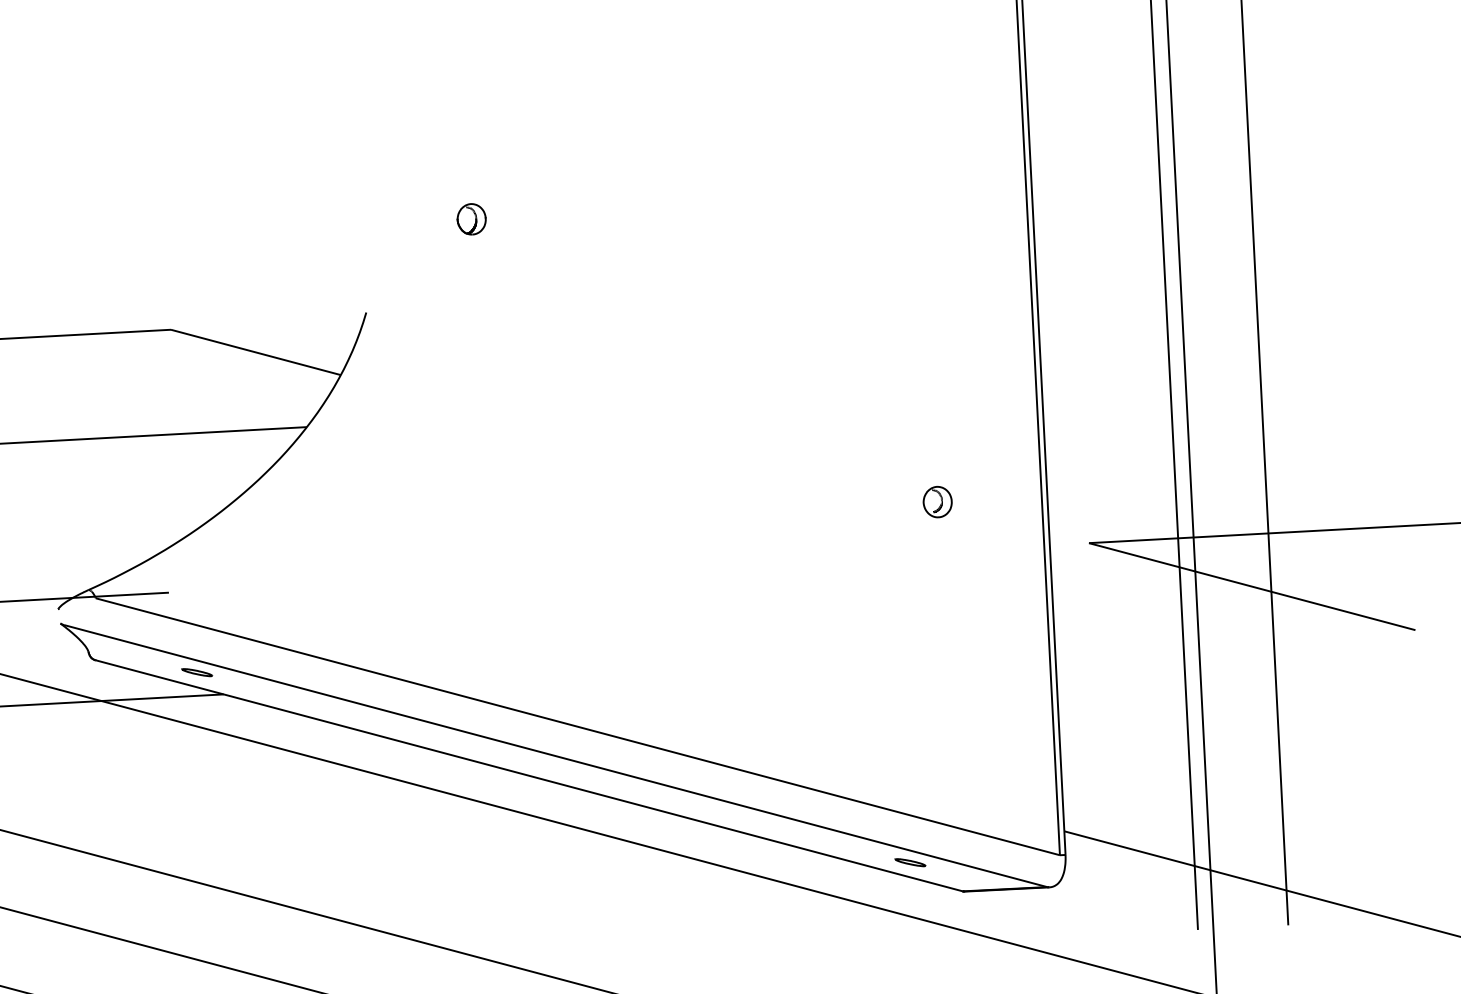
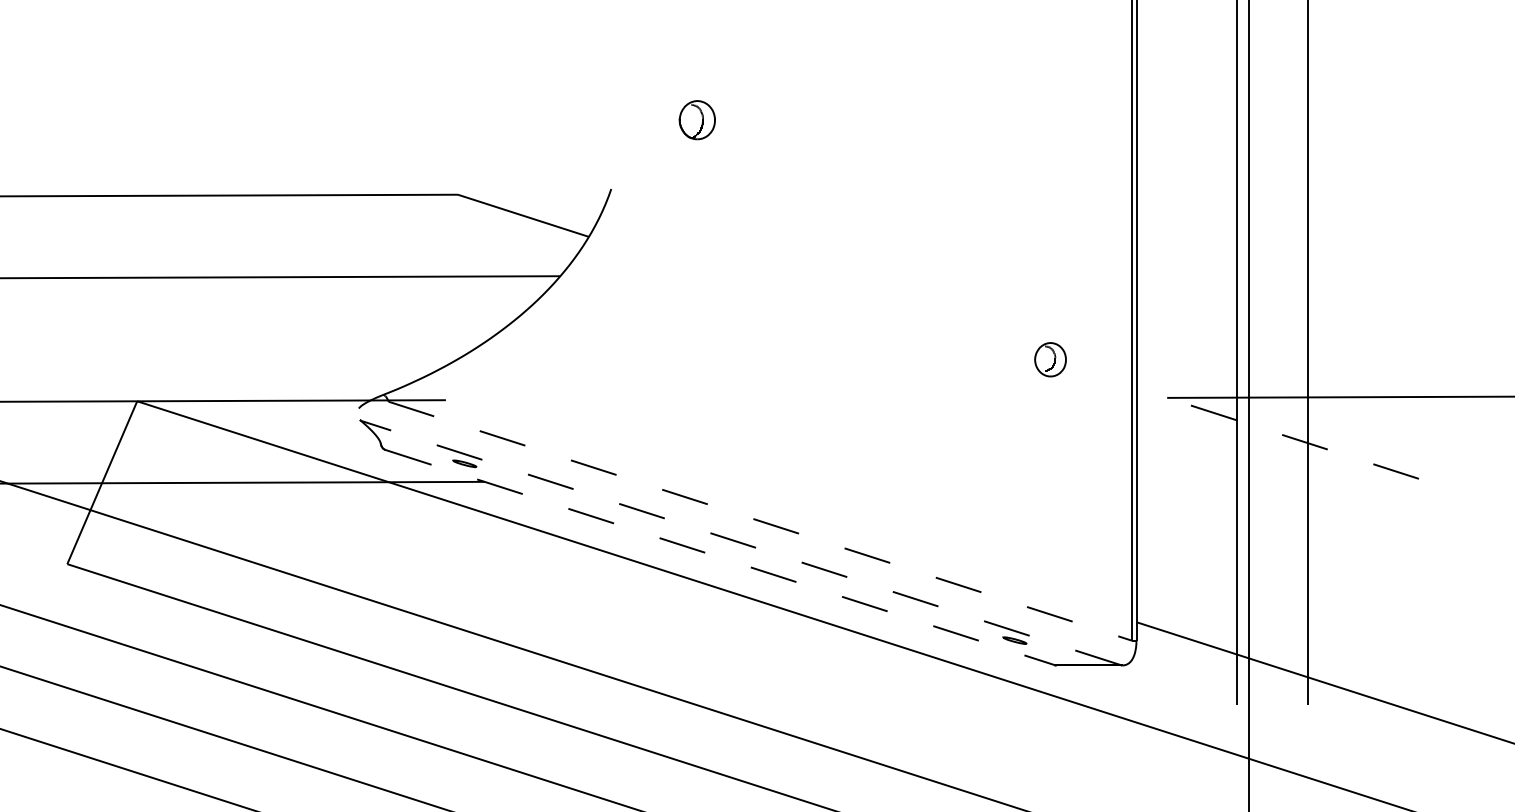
part: (471, 219) -> (697, 120), size x1.6
part: (937, 501) -> (1050, 359), size x1.4
line: (1251, 586) -> (1292, 438), solid -> dashed
line: (578, 727) -> (760, 521), solid -> dashed
line: (555, 756) -> (741, 543), solid -> dashed
line: (529, 775) -> (720, 557), solid -> dashed

